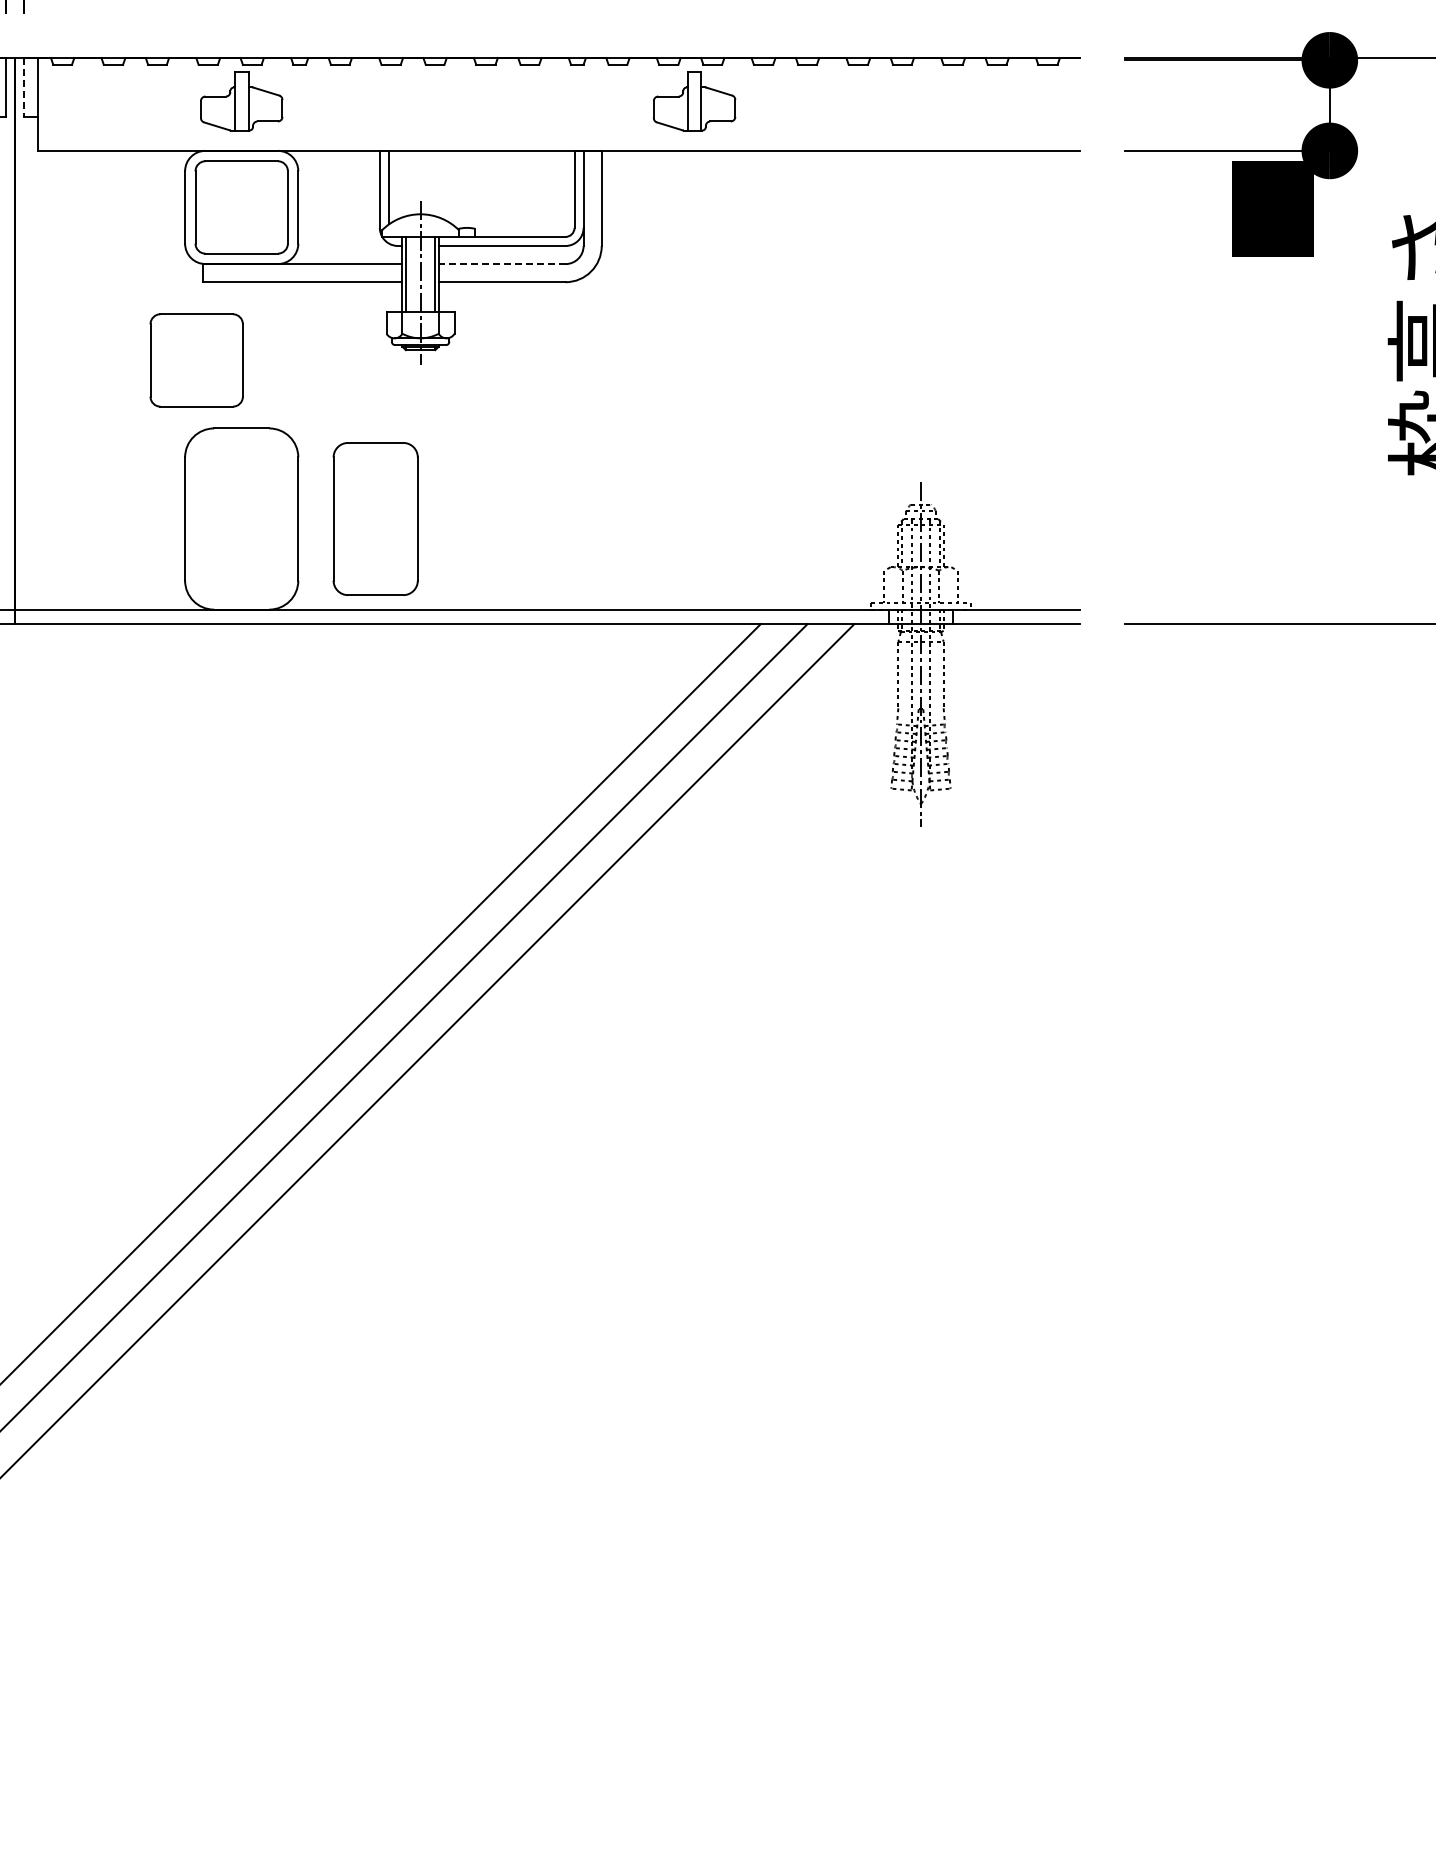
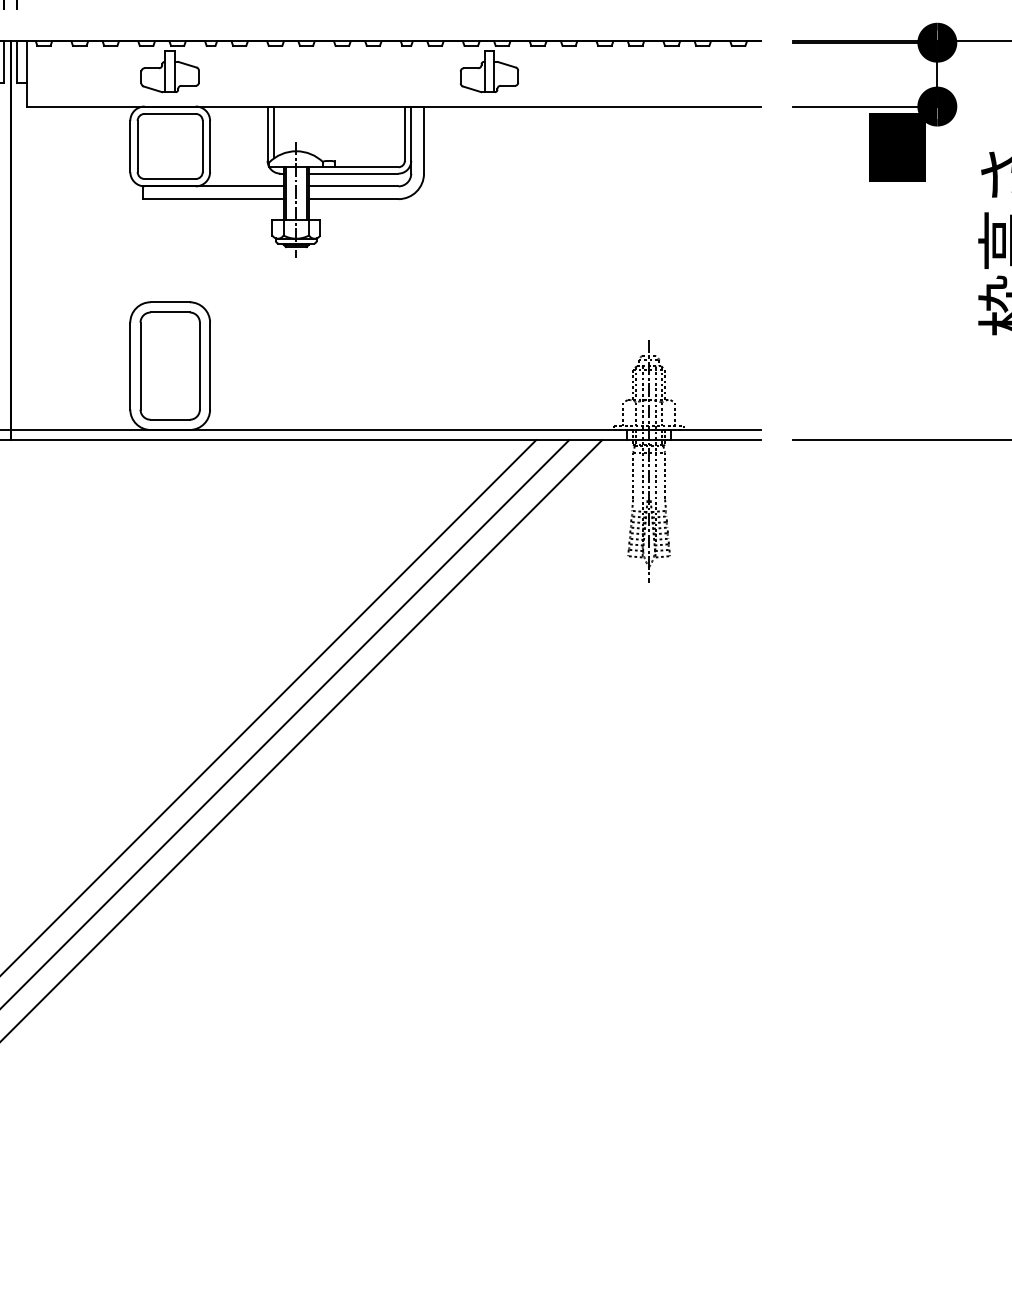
line: (24, 88) -> (17, 62), dashed -> solid
line: (501, 264) -> (353, 186), dashed -> solid
part: (196, 360) -> (138, 254), removed
part: (375, 518) -> (170, 365), moved

